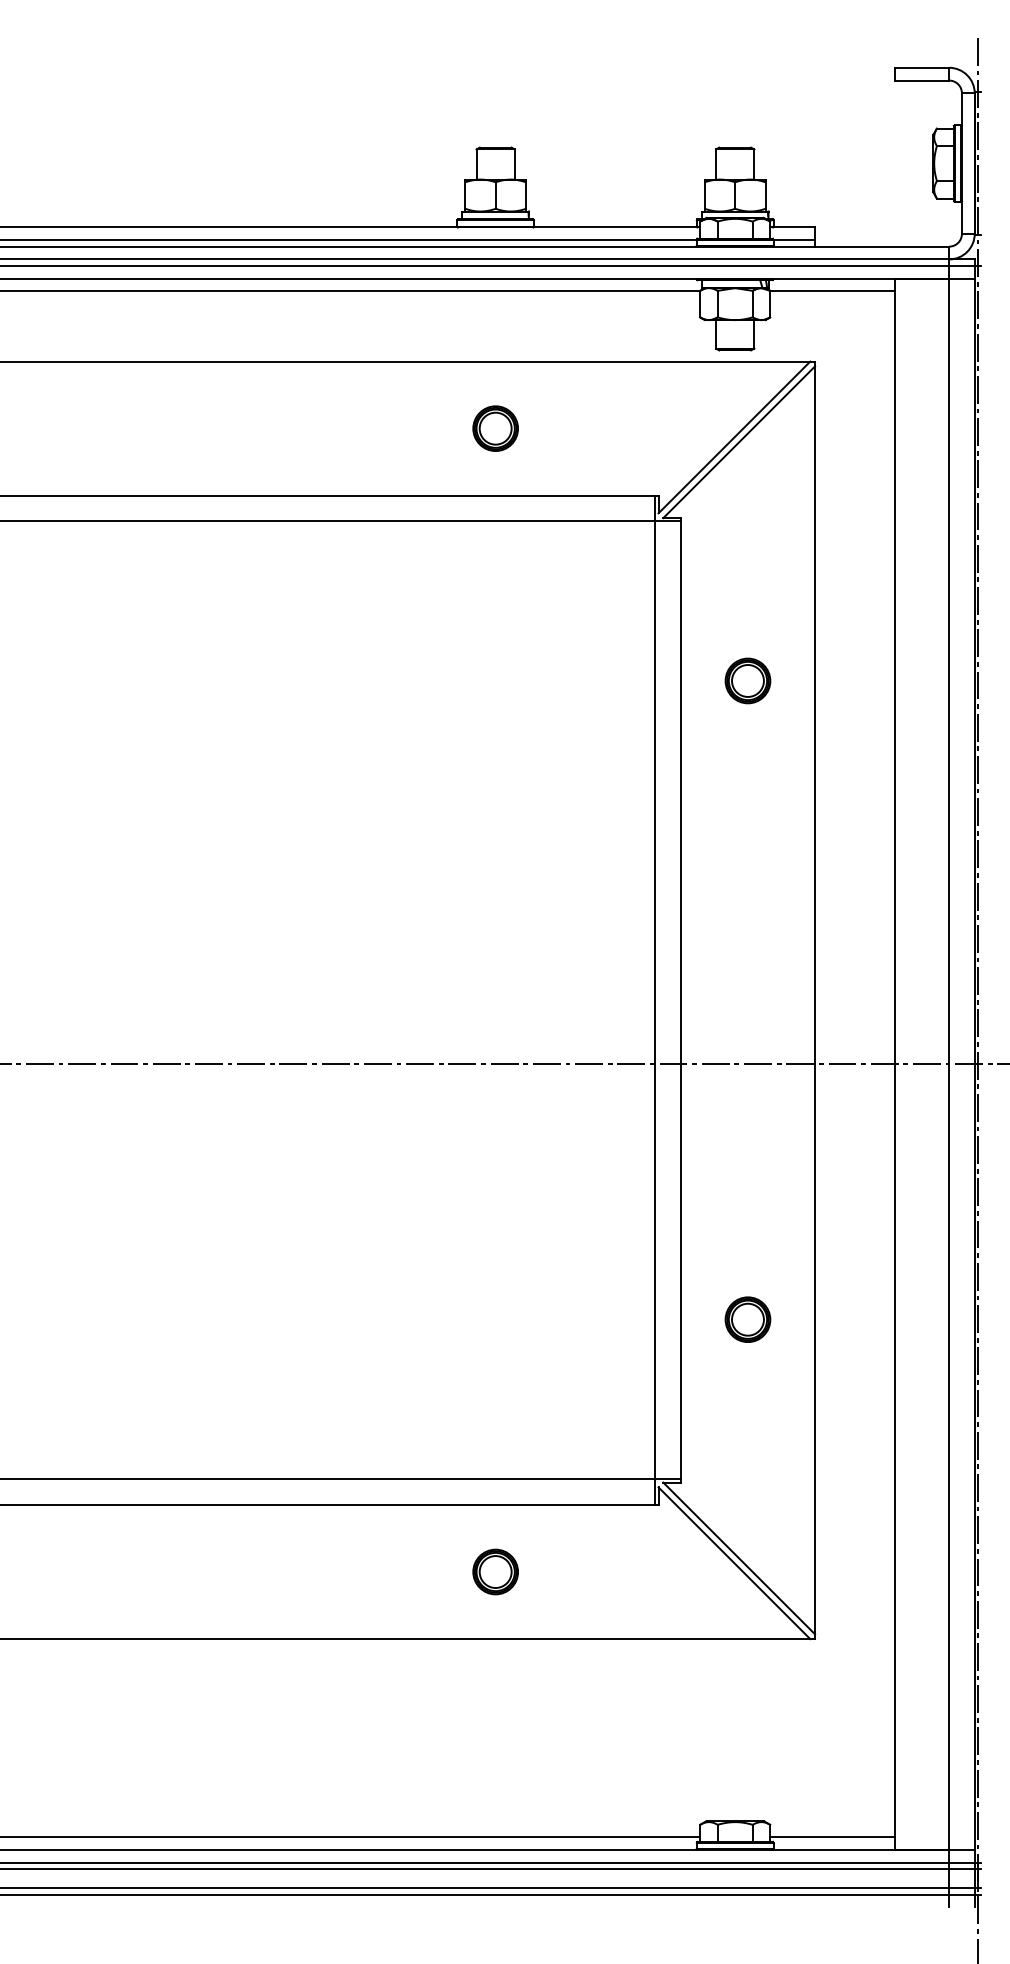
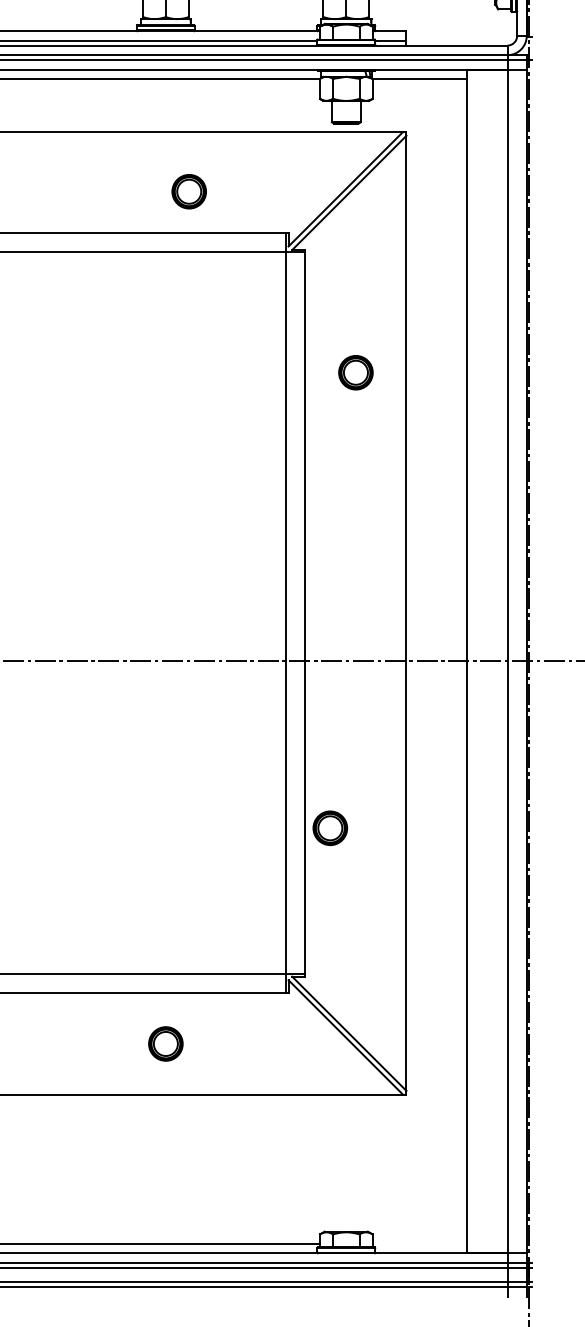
part: (495, 428) -> (189, 191), moved
part: (747, 1319) -> (329, 828), moved
line: (832, 1837) -> (419, 1243), removed

